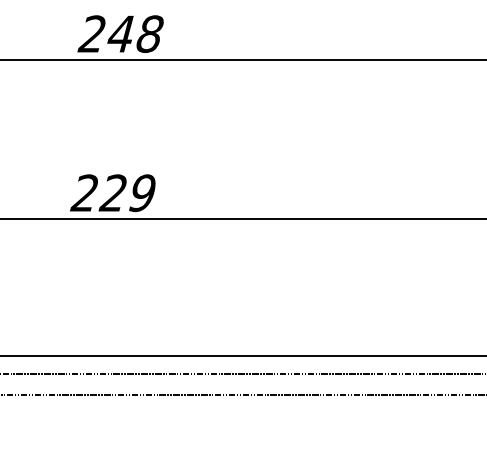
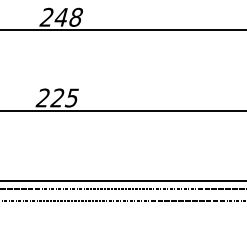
text: (140, 192) -> (71, 97), 229 -> 225

